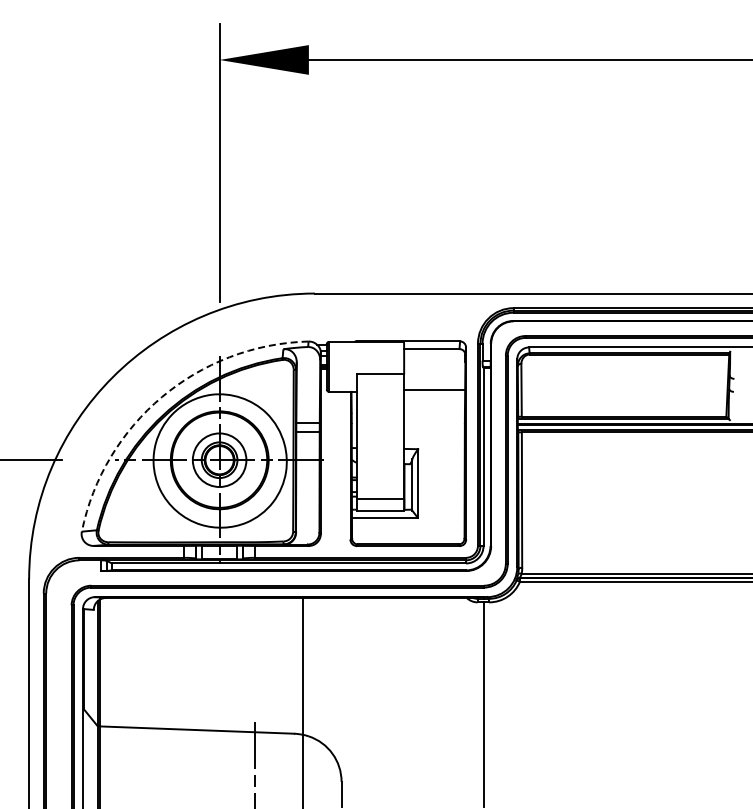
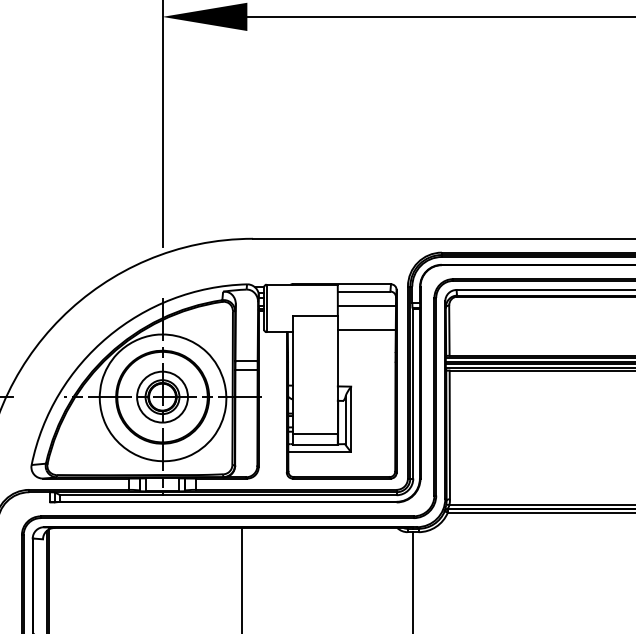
line: (434, 364) -> (366, 306), added
arc: (162, 397) -> (108, 337), dashed -> solid

